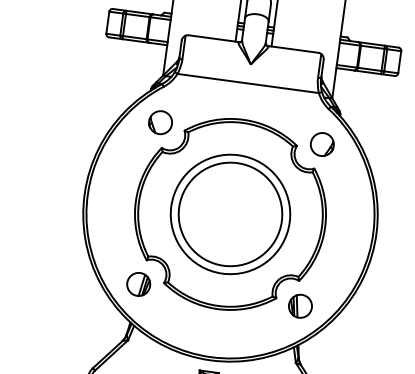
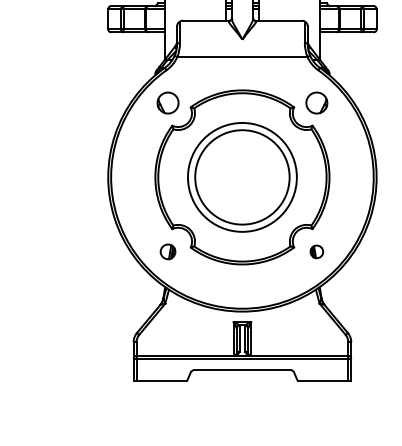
part: (138, 283) -> (167, 251), size x0.7
part: (300, 305) -> (316, 251), size x0.6

